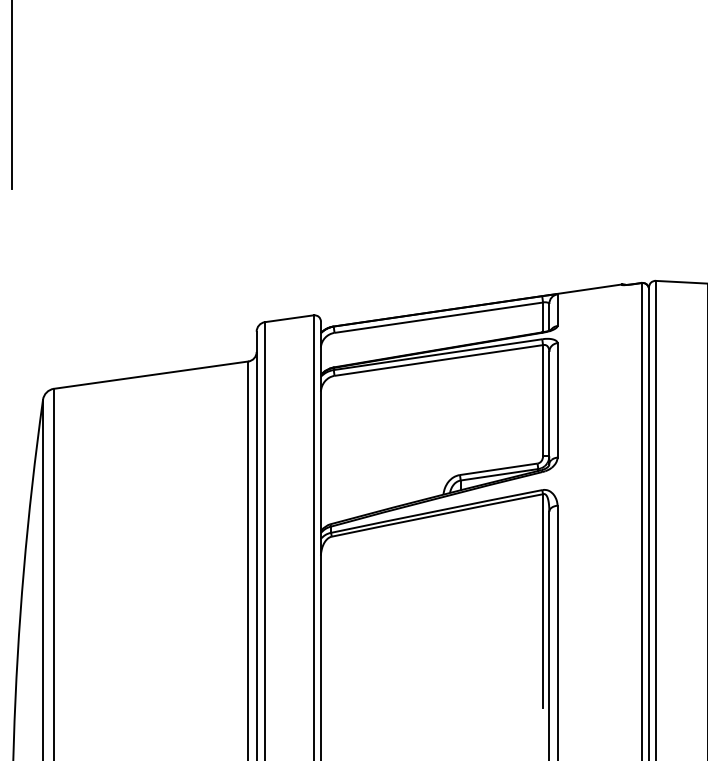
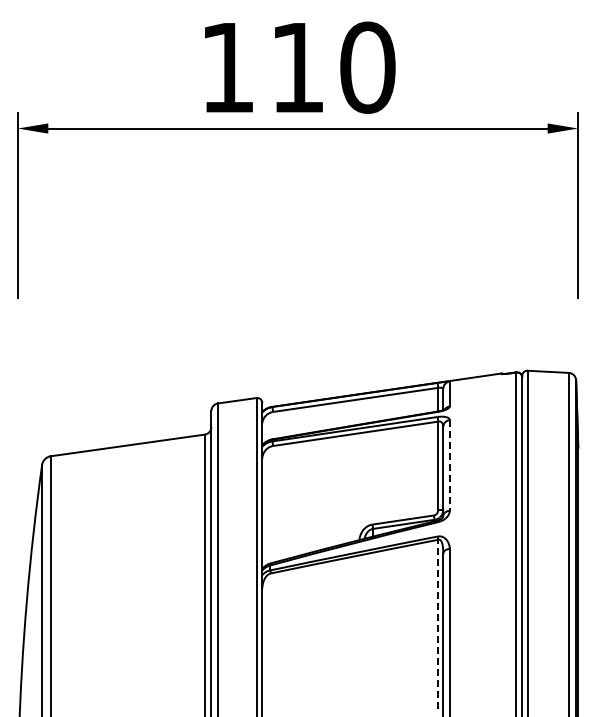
line: (557, 400) -> (449, 465), solid -> dashed
line: (543, 601) -> (438, 624), solid -> dashed

